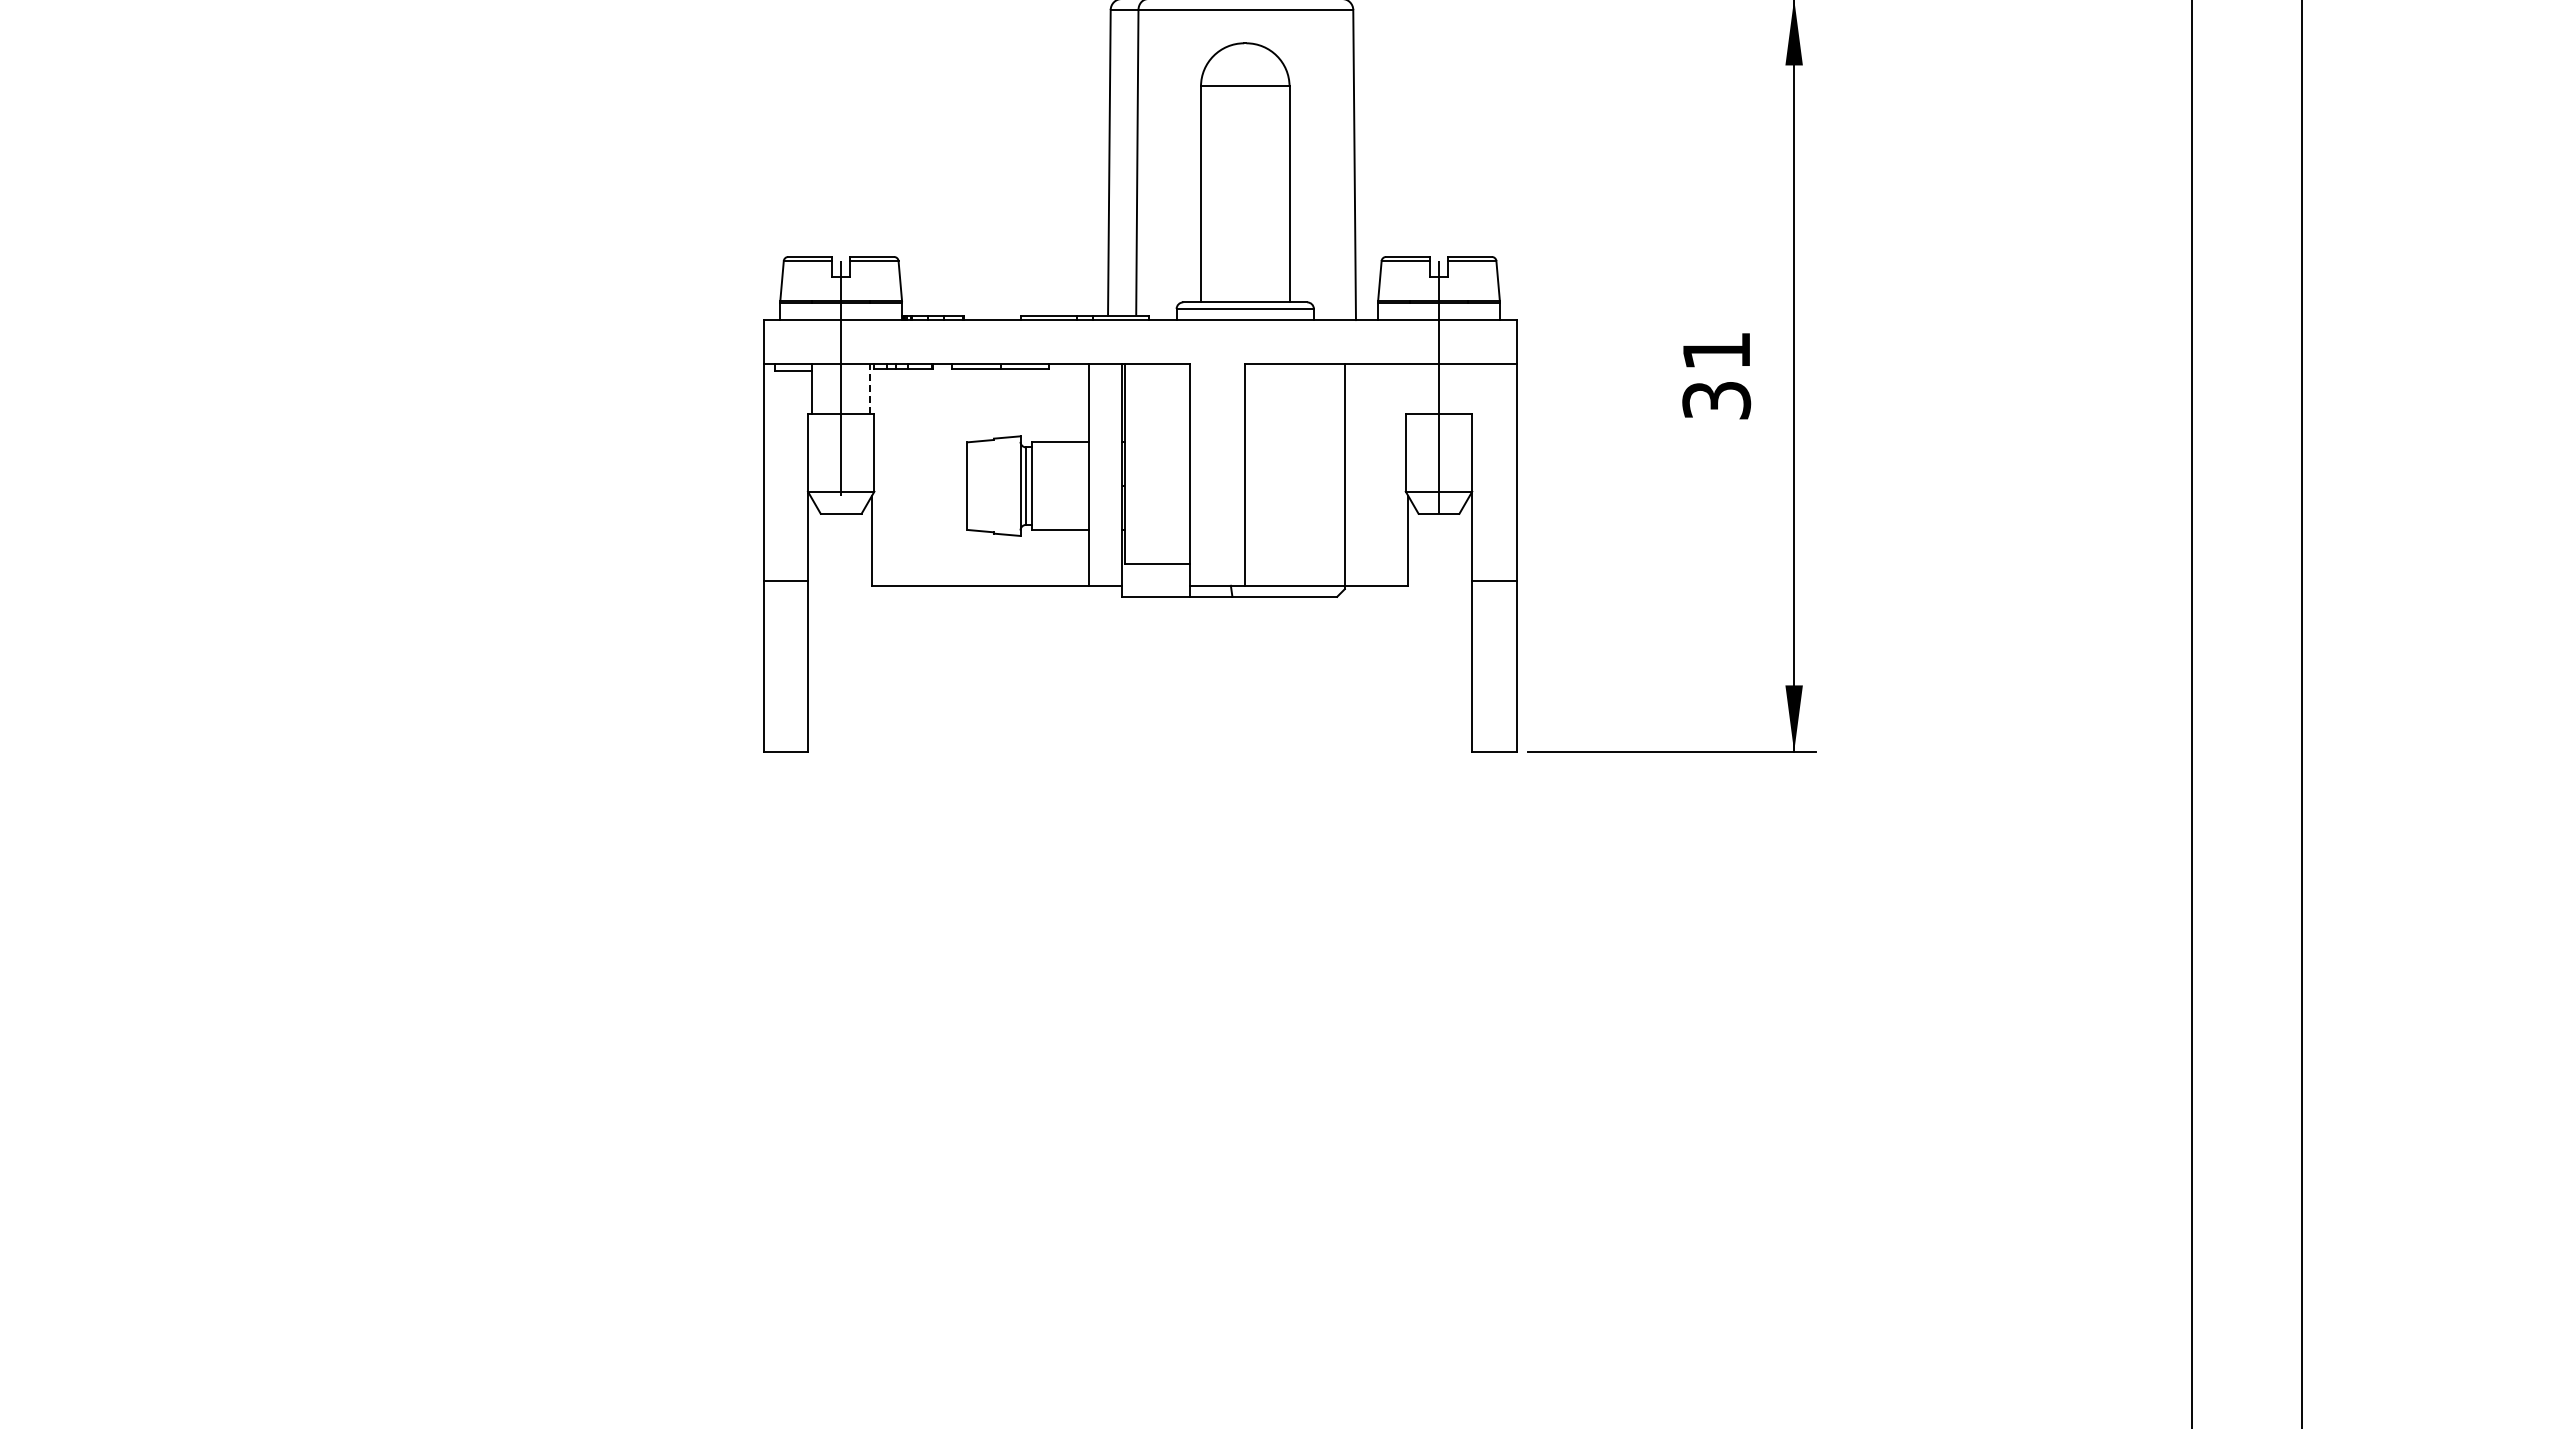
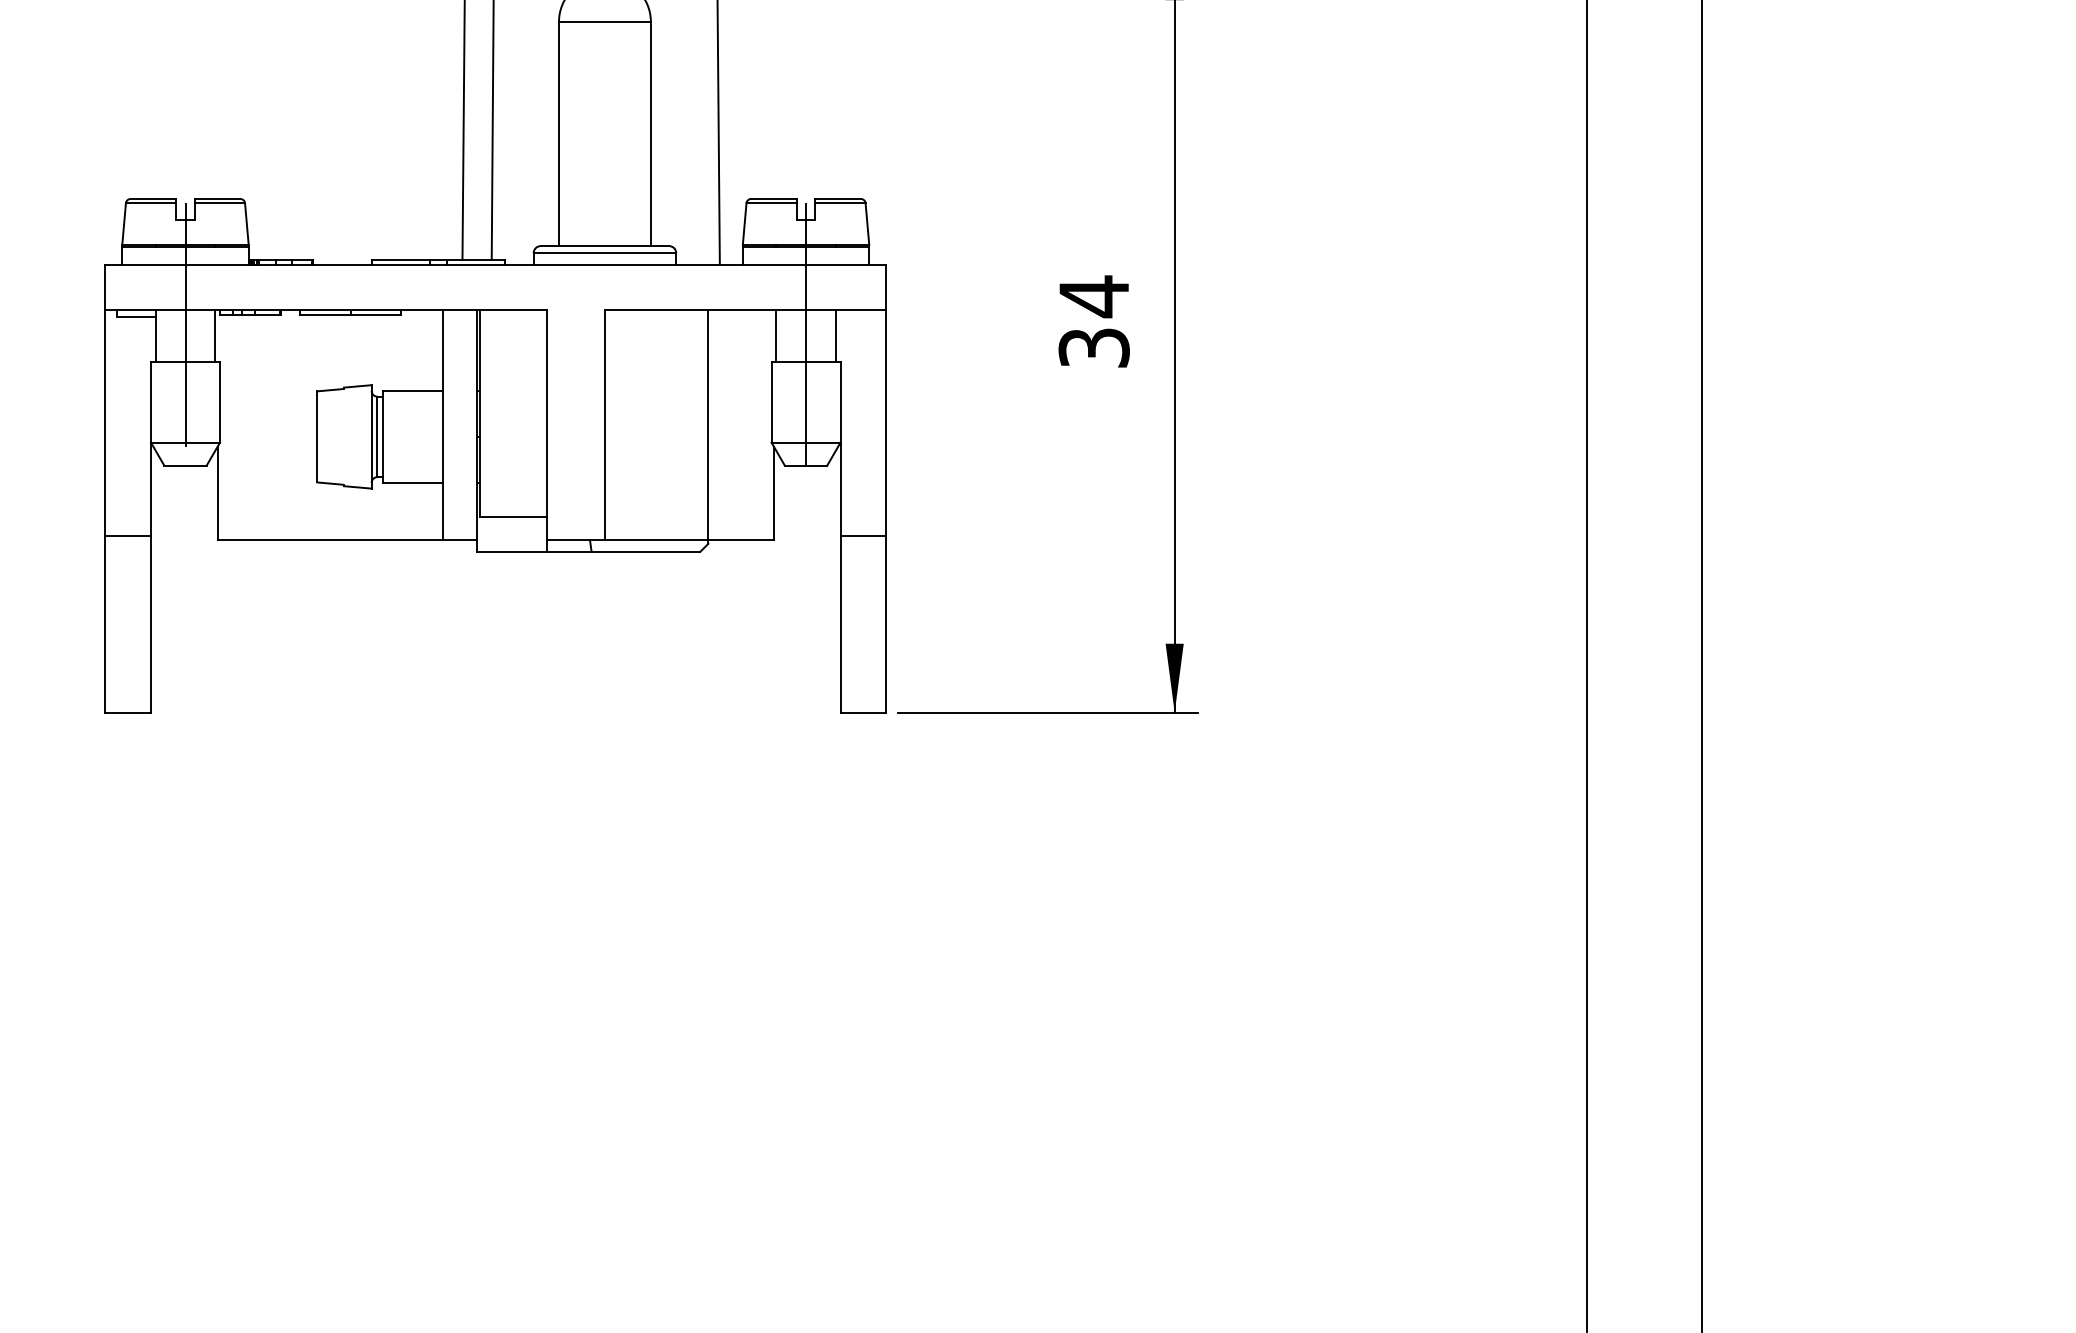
text: (1716, 350) -> (1094, 296), 31 -> 34
line: (869, 389) -> (214, 336), dashed -> solid
line: (1410, 389) -> (776, 336), added
line: (1467, 389) -> (835, 336), added

